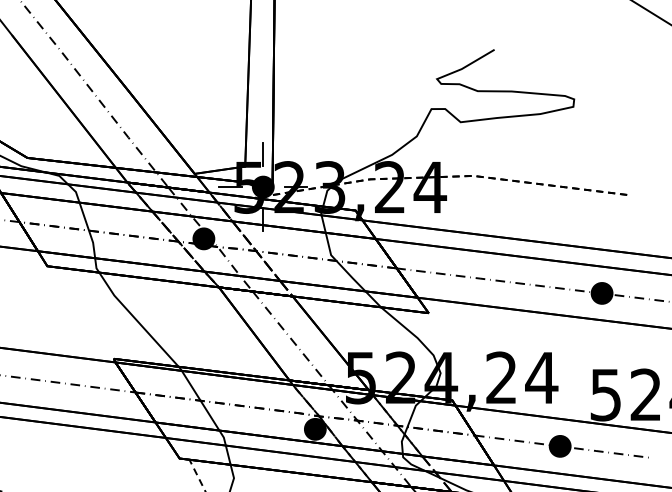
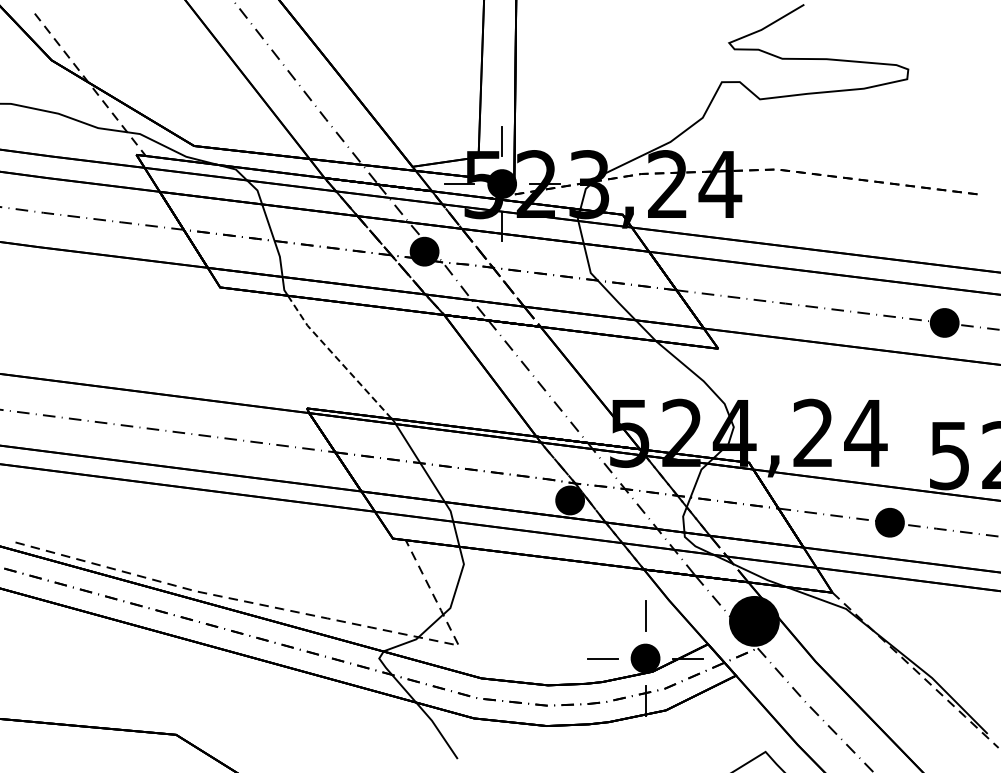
line: (137, 320) -> (337, 358), solid -> dashed

